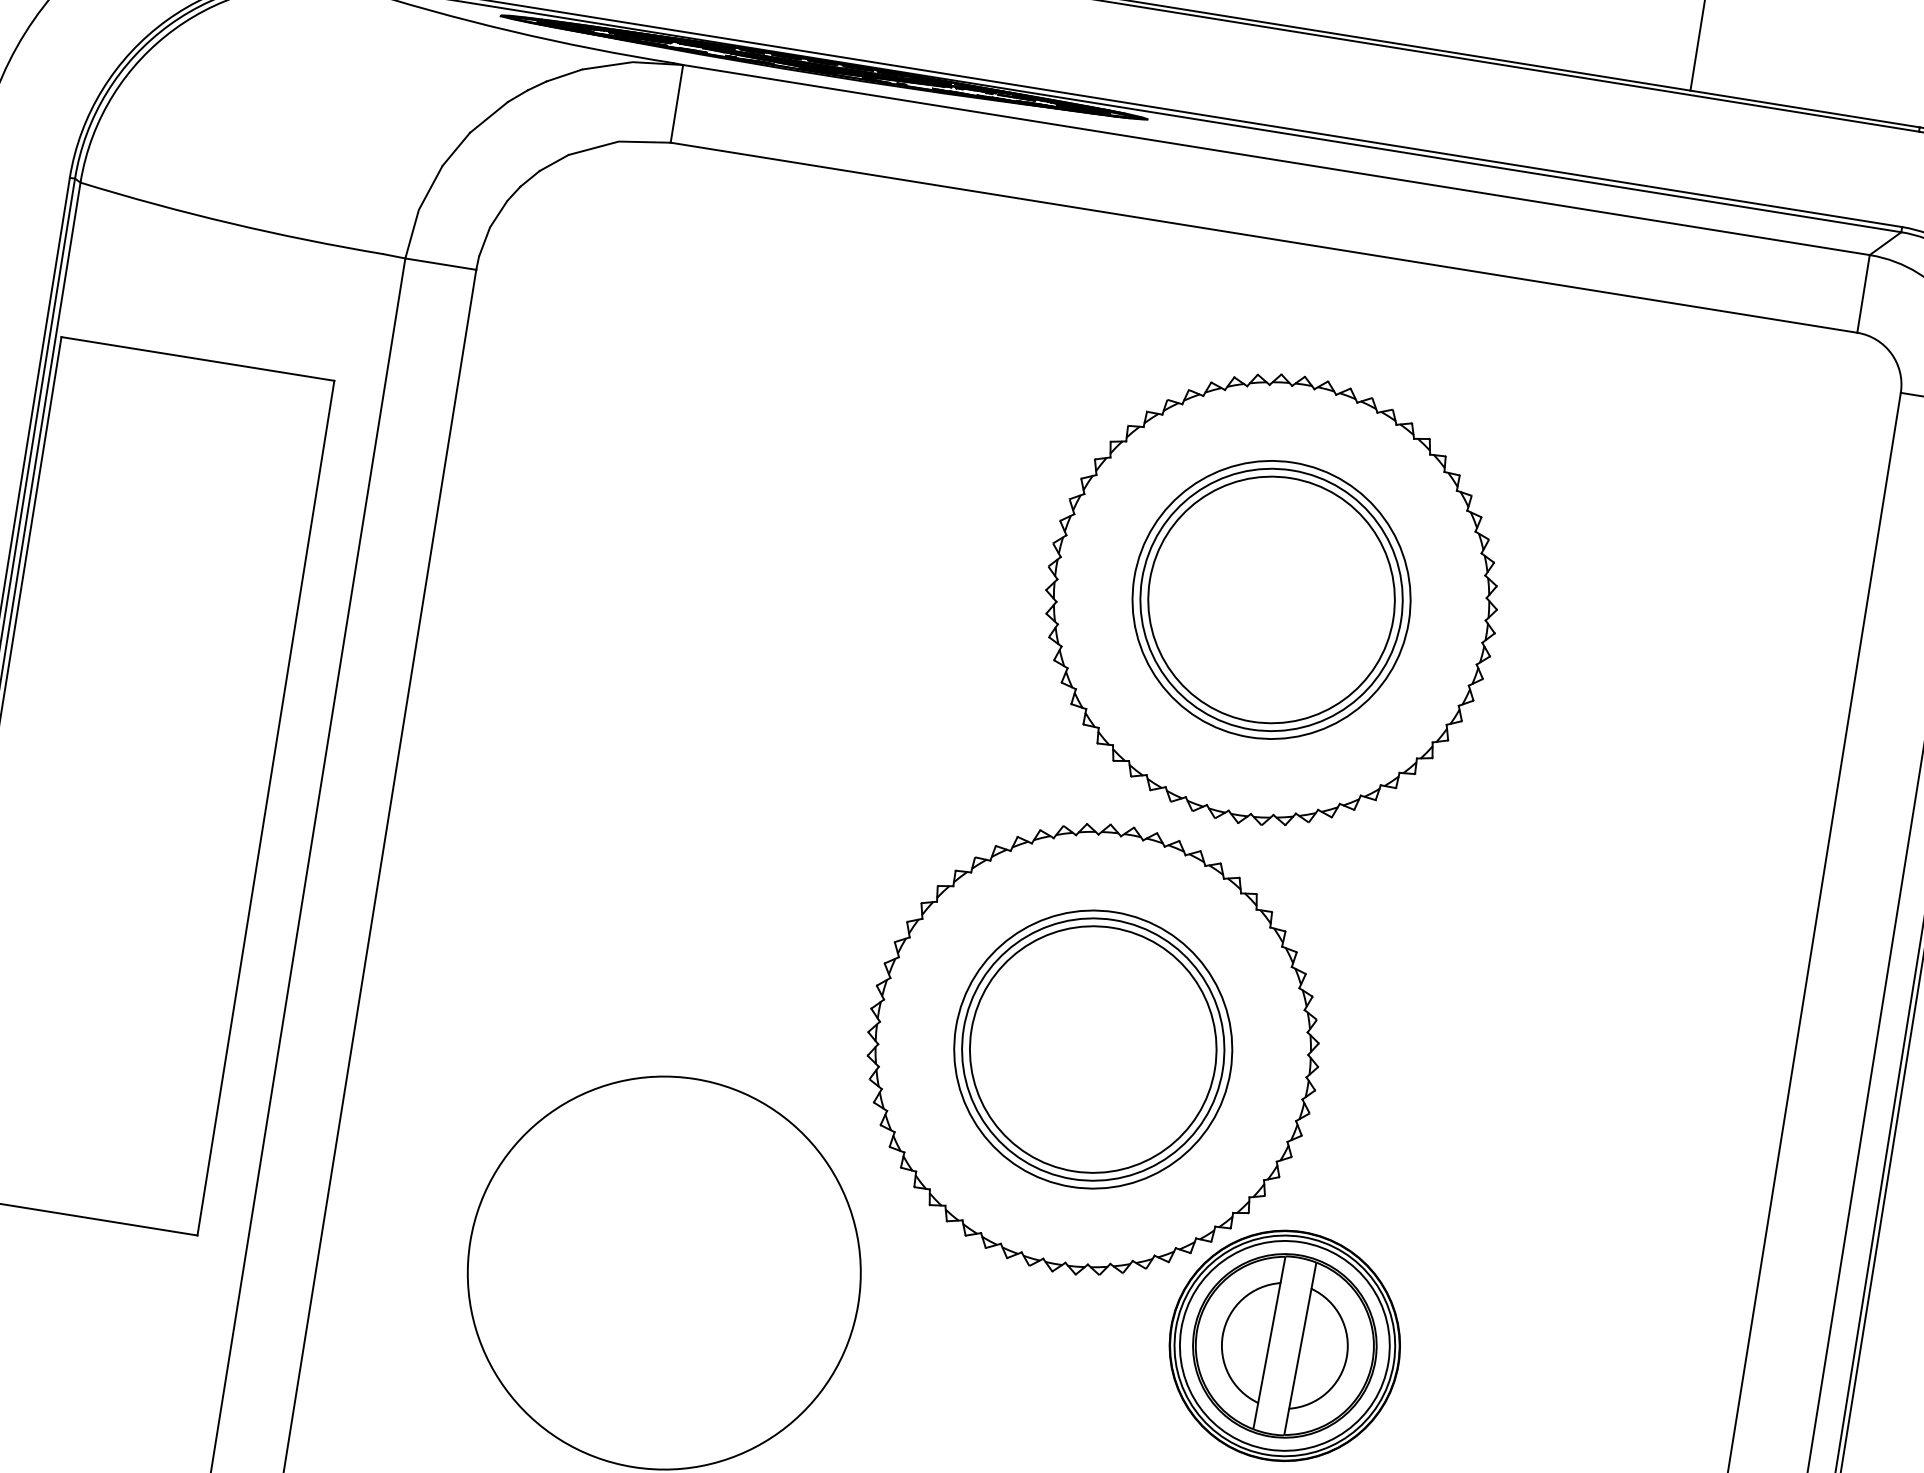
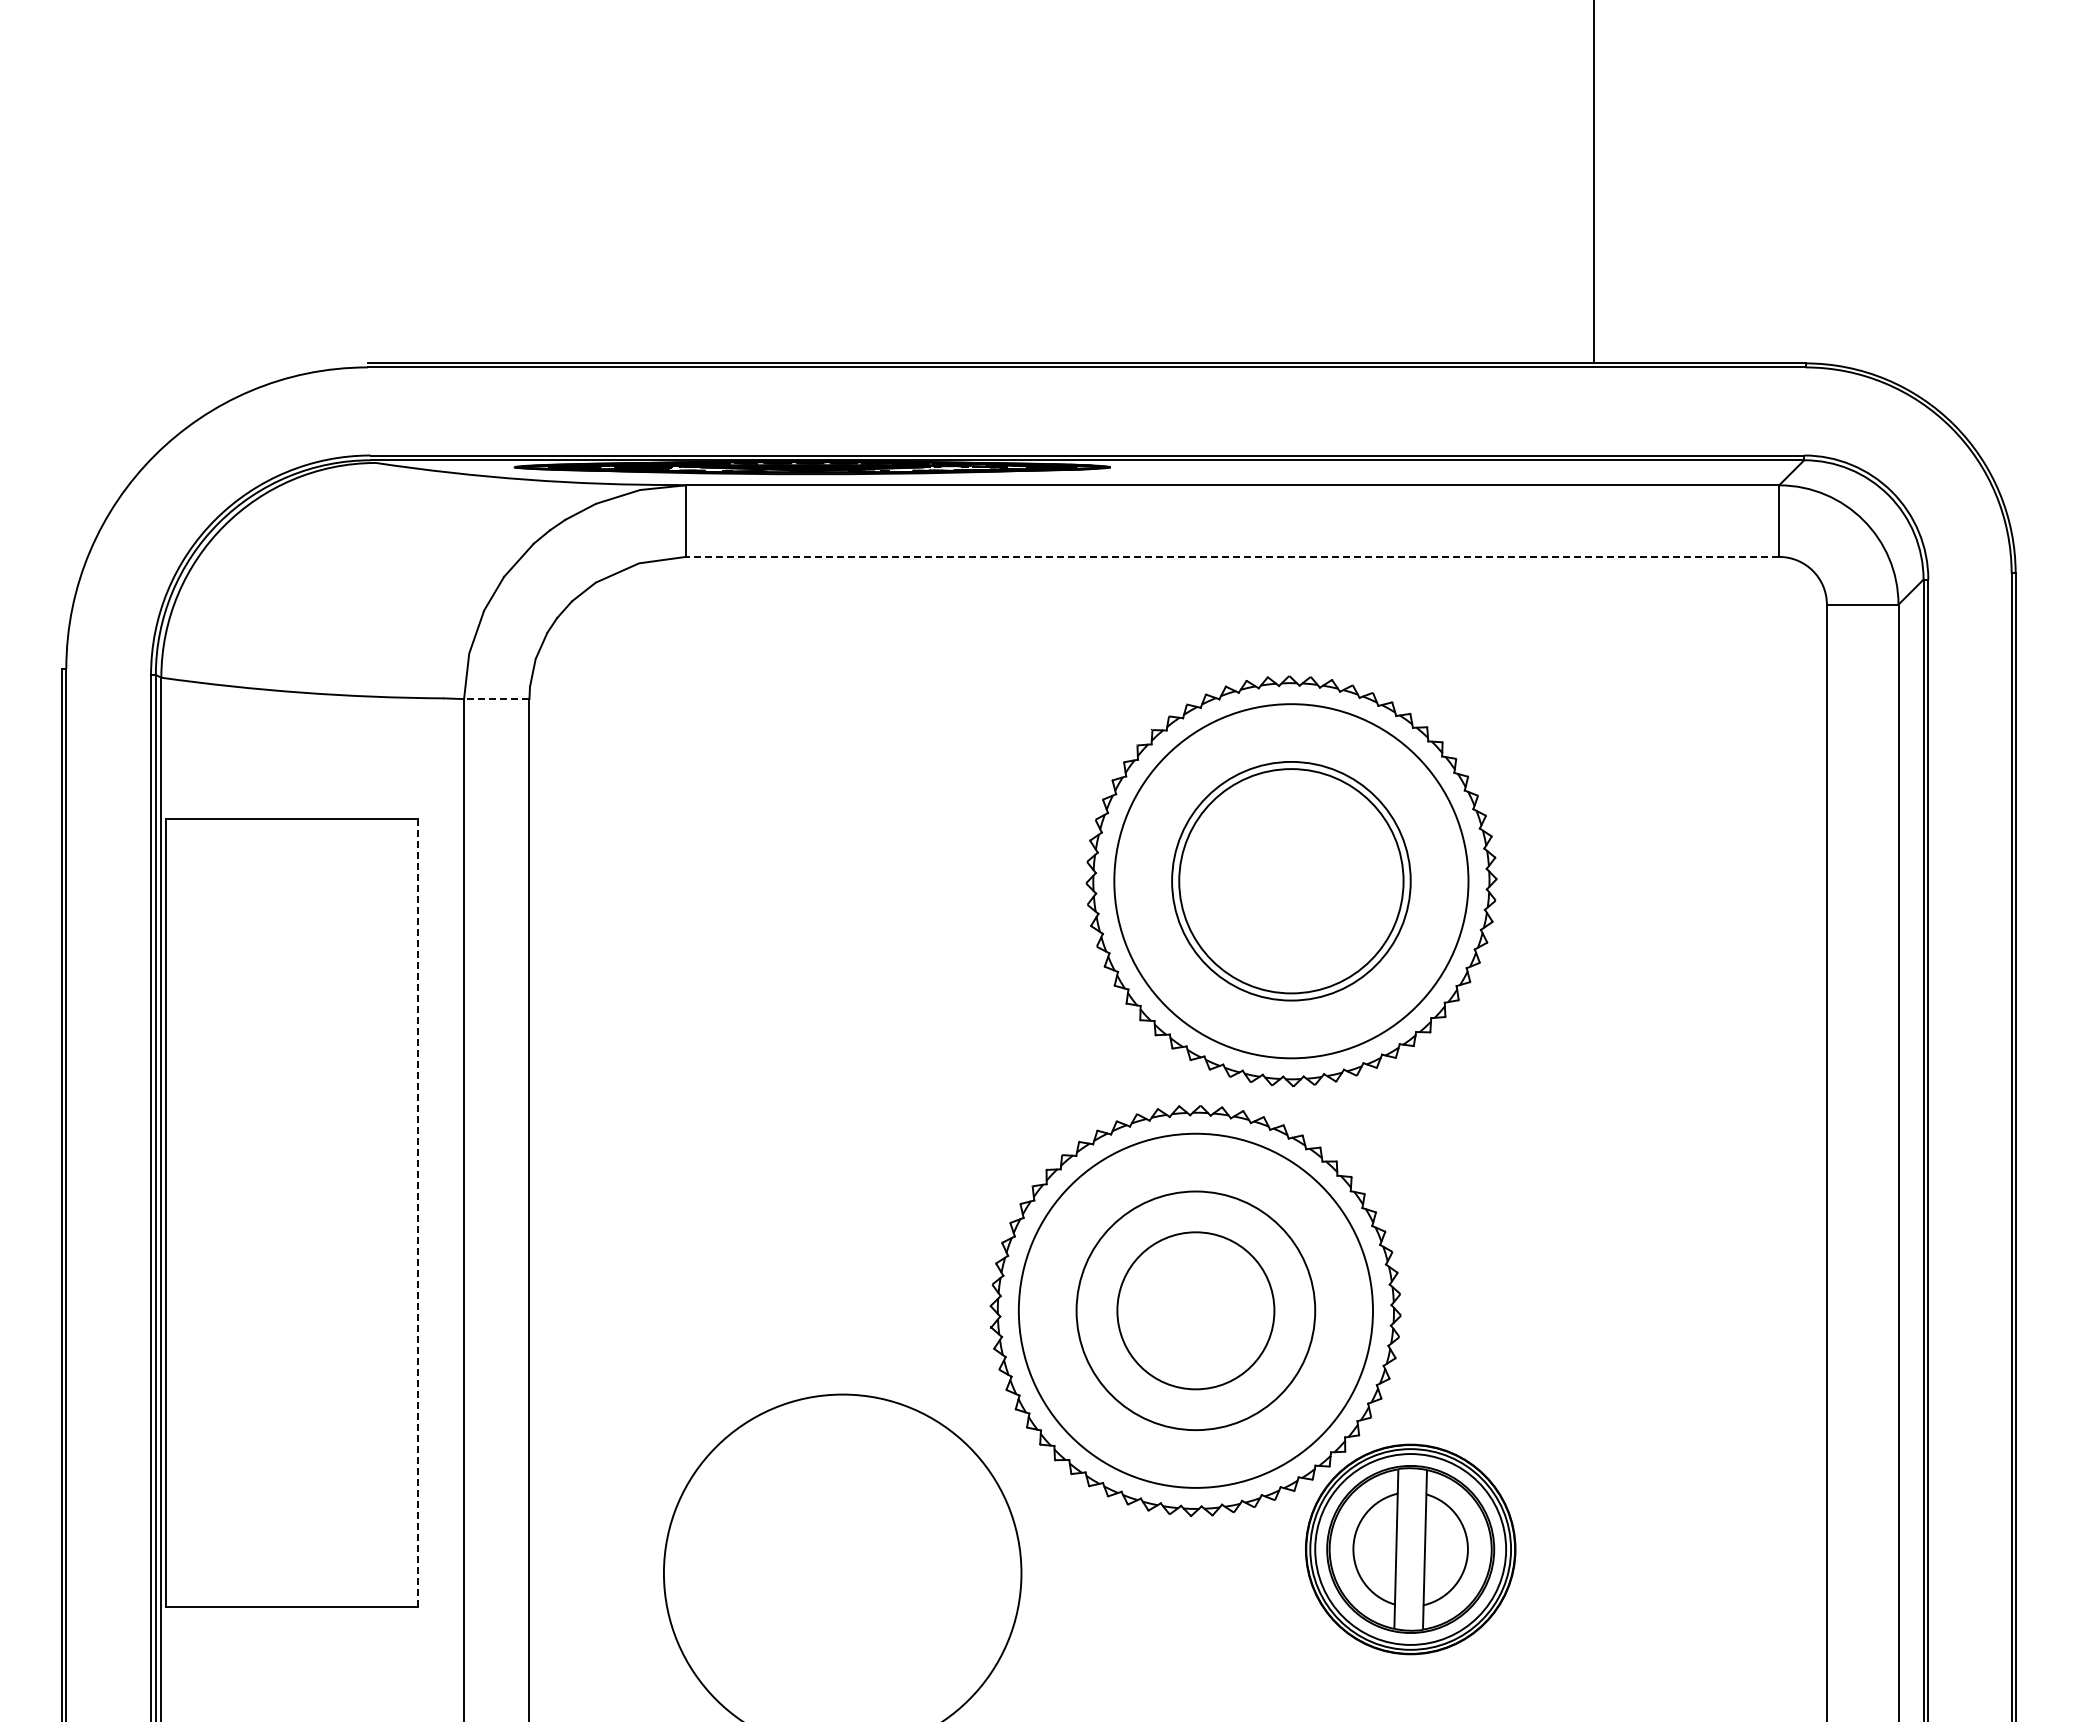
line: (1264, 237) -> (1232, 556), solid -> dashed
line: (440, 264) -> (496, 699), solid -> dashed
circle: (1270, 598) -> (1290, 880), size x1.4
line: (265, 807) -> (417, 1212), solid -> dashed
circle: (1092, 1049) -> (1195, 1310), size x0.7
circle: (1092, 1049) -> (1195, 1310), size x1.4

